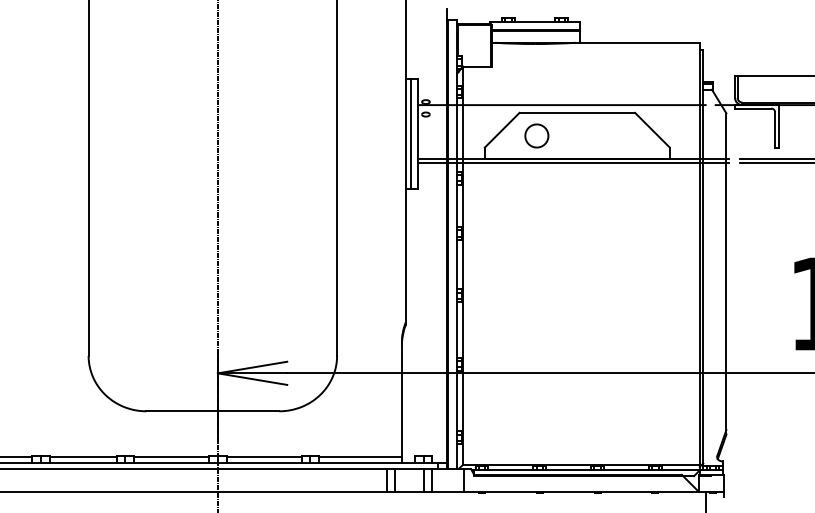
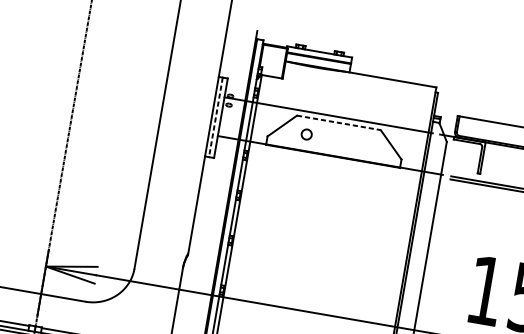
line: (577, 112) -> (339, 122), solid -> dashed
line: (411, 134) -> (216, 117), solid -> dashed
circle: (536, 135) -> (306, 134), size x0.6
line: (573, 162) -> (329, 158), removed

